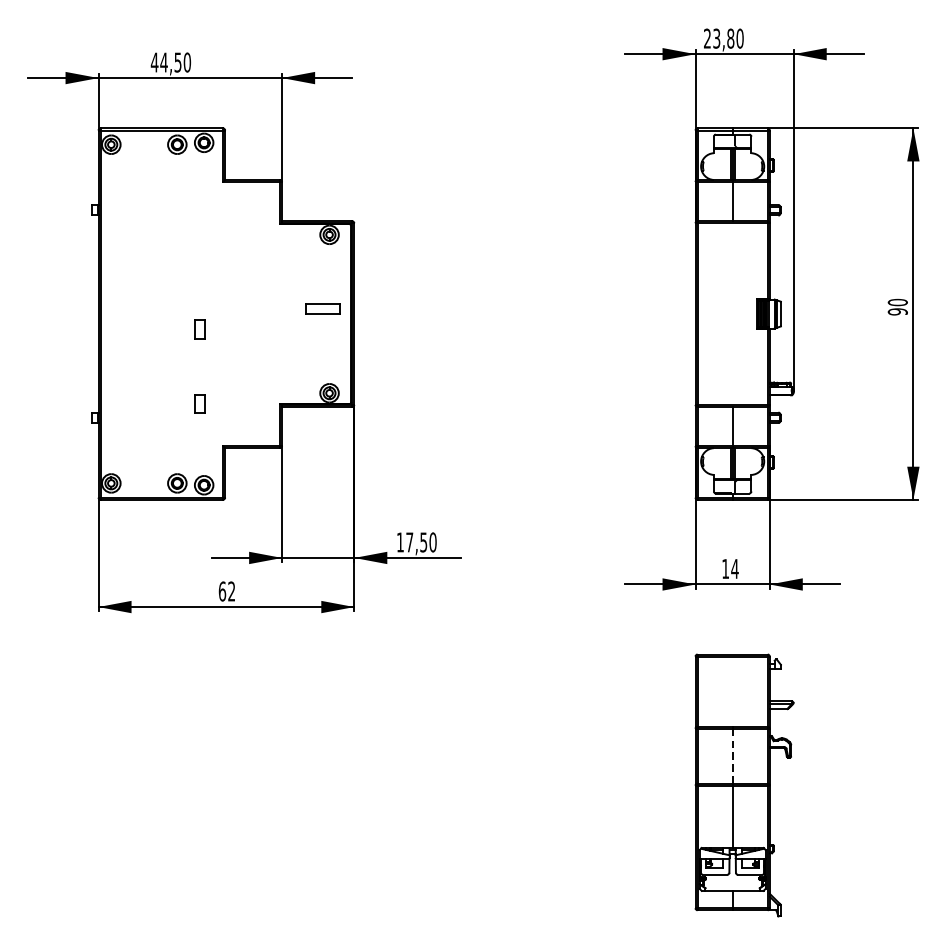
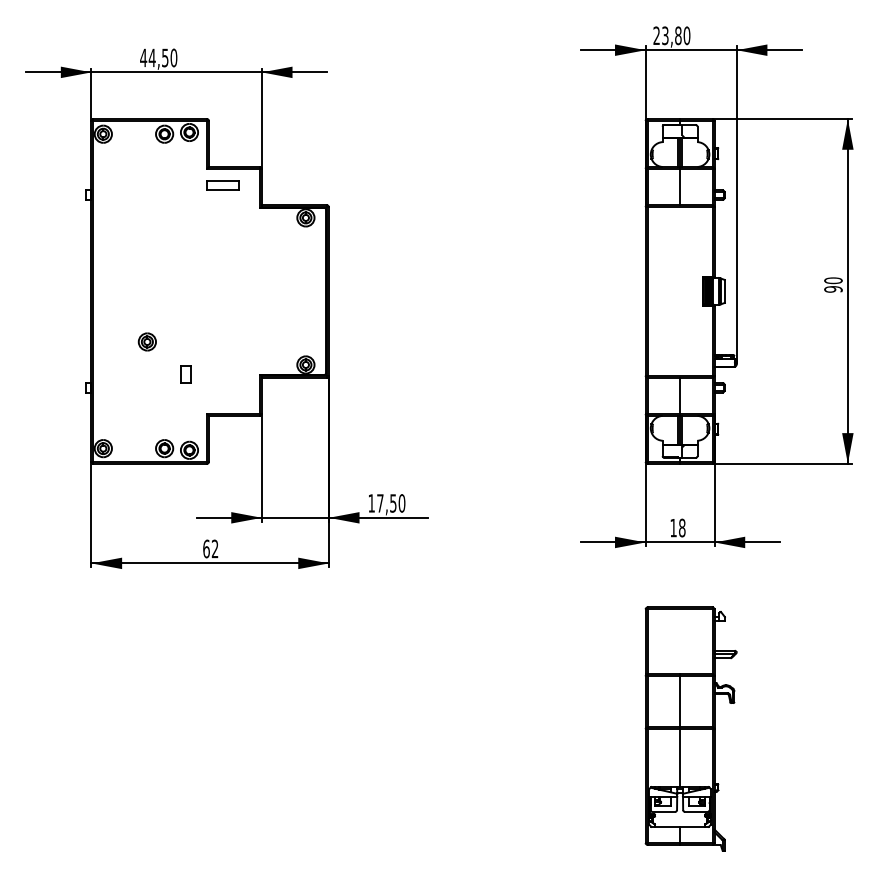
part: (322, 308) -> (222, 185), moved
part: (199, 329) -> (185, 305), removed
part: (157, 368) -> (146, 341), added
text: (734, 568) -> (681, 527), 14 -> 18
line: (733, 756) -> (680, 702), dashed -> solid

